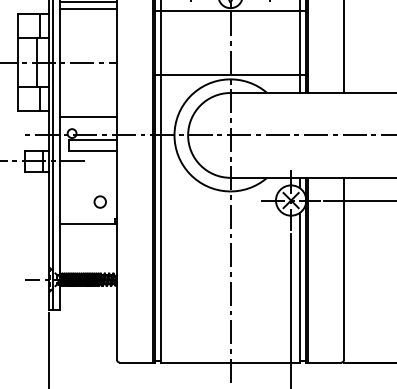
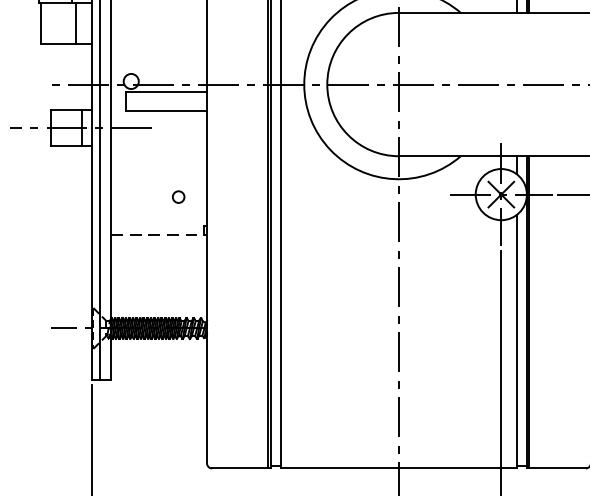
line: (88, 116) -> (158, 52), removed
circle: (99, 201) -> (177, 196), size x0.6
line: (89, 224) -> (160, 235), solid -> dashed

